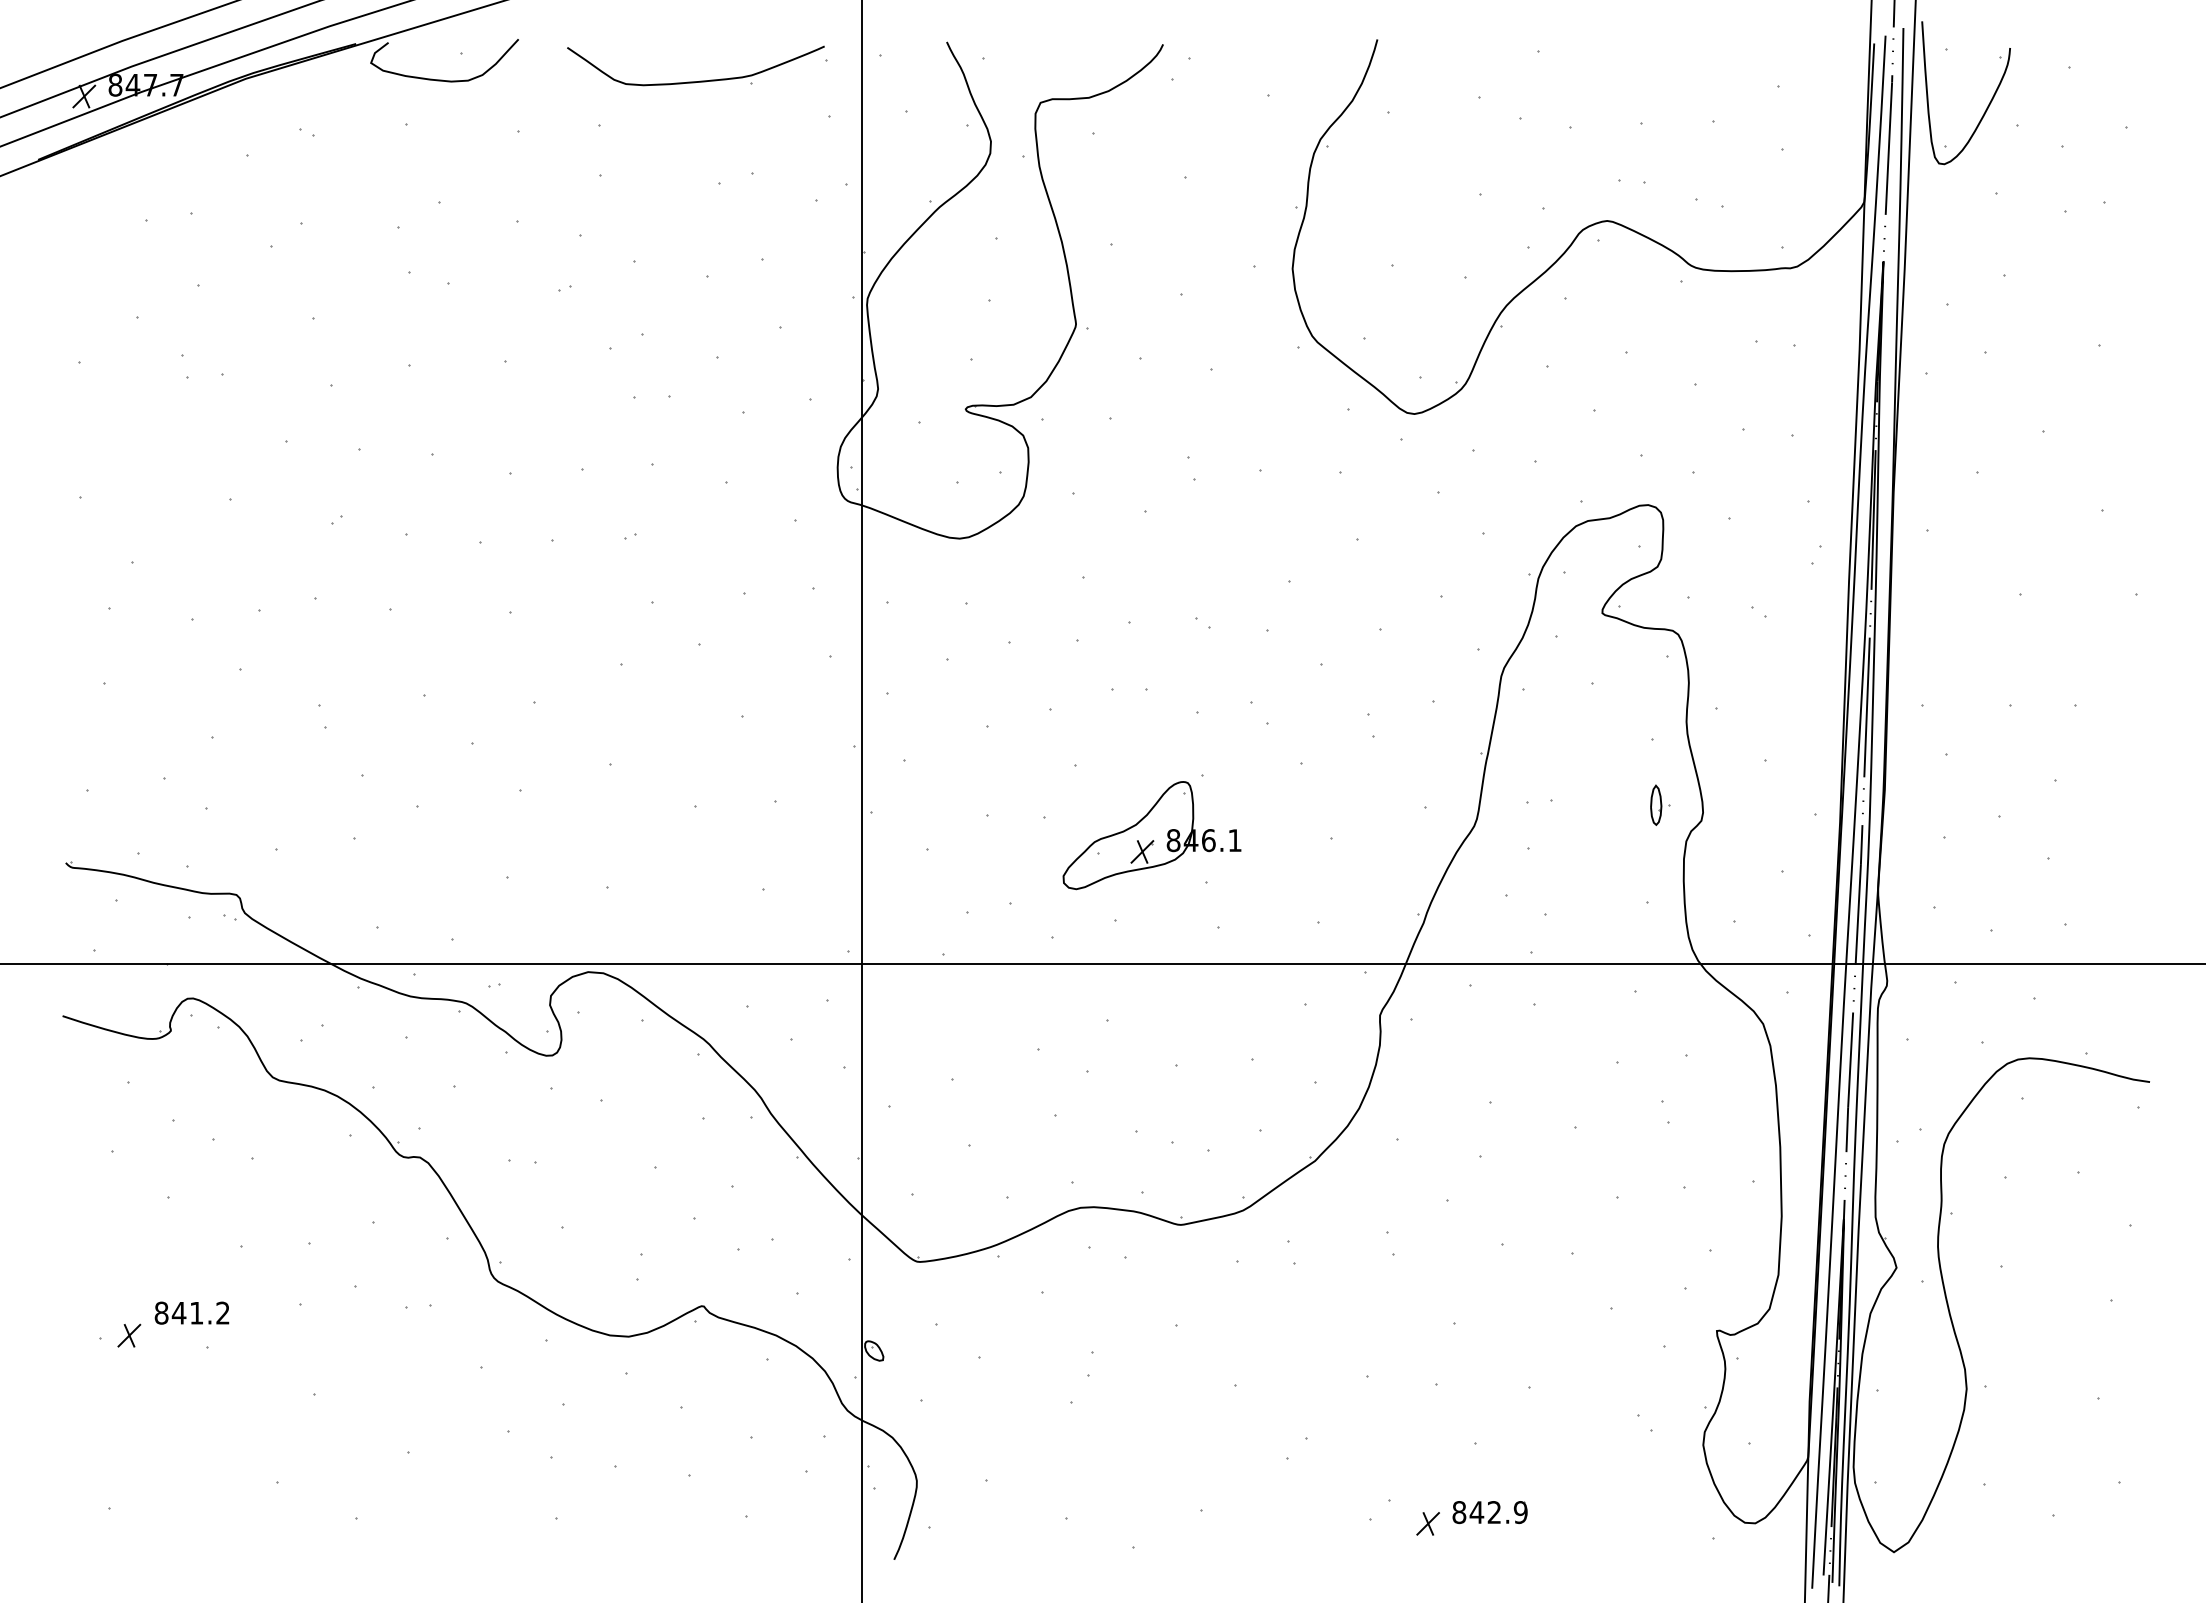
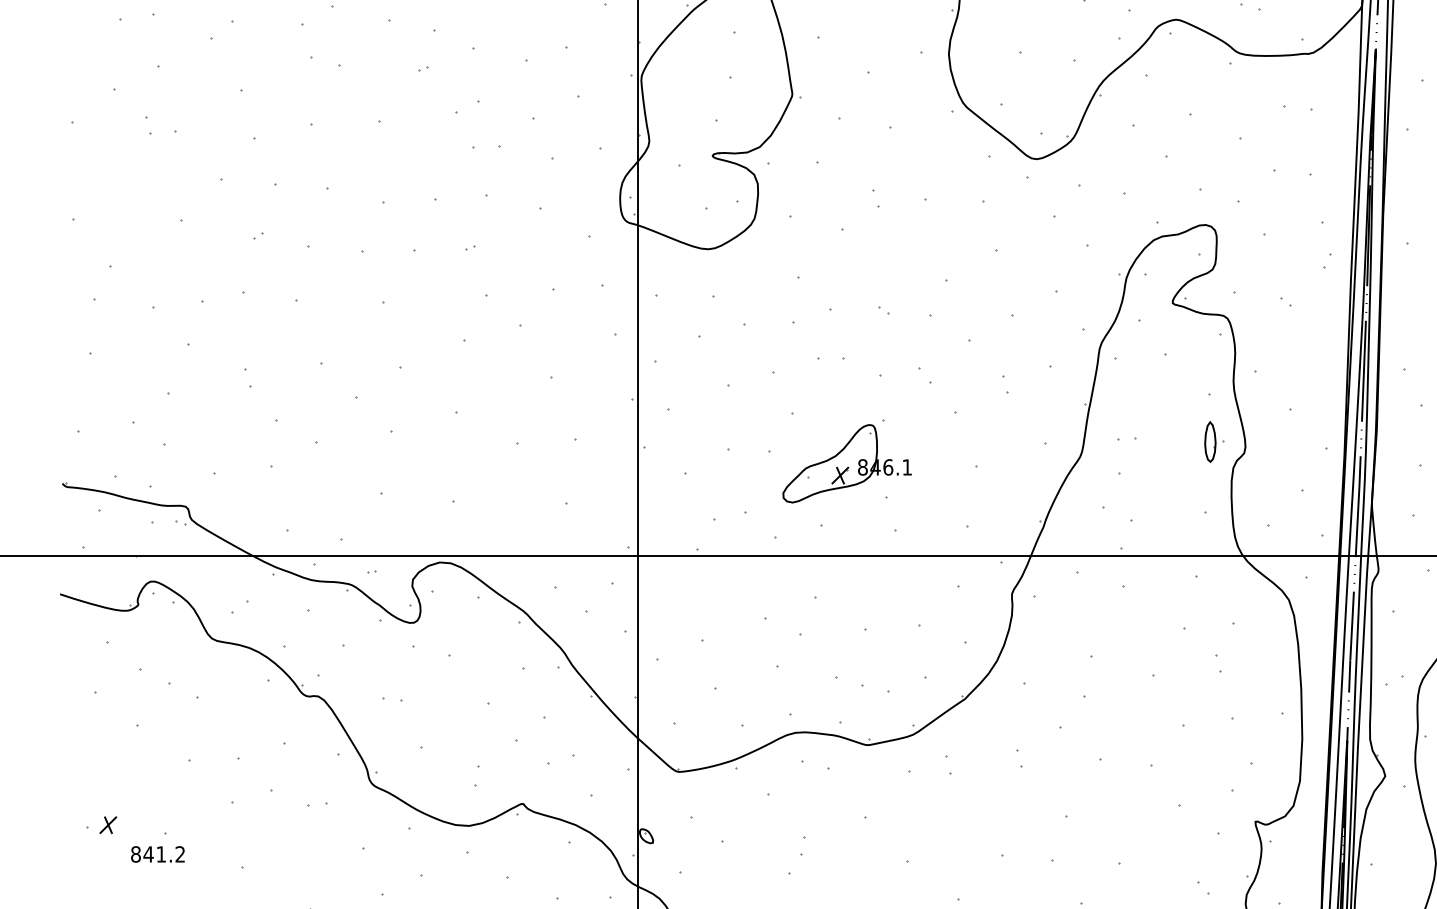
part: (1660, 804) -> (1214, 441), size x1.4
text: (191, 1312) -> (157, 853), moved

